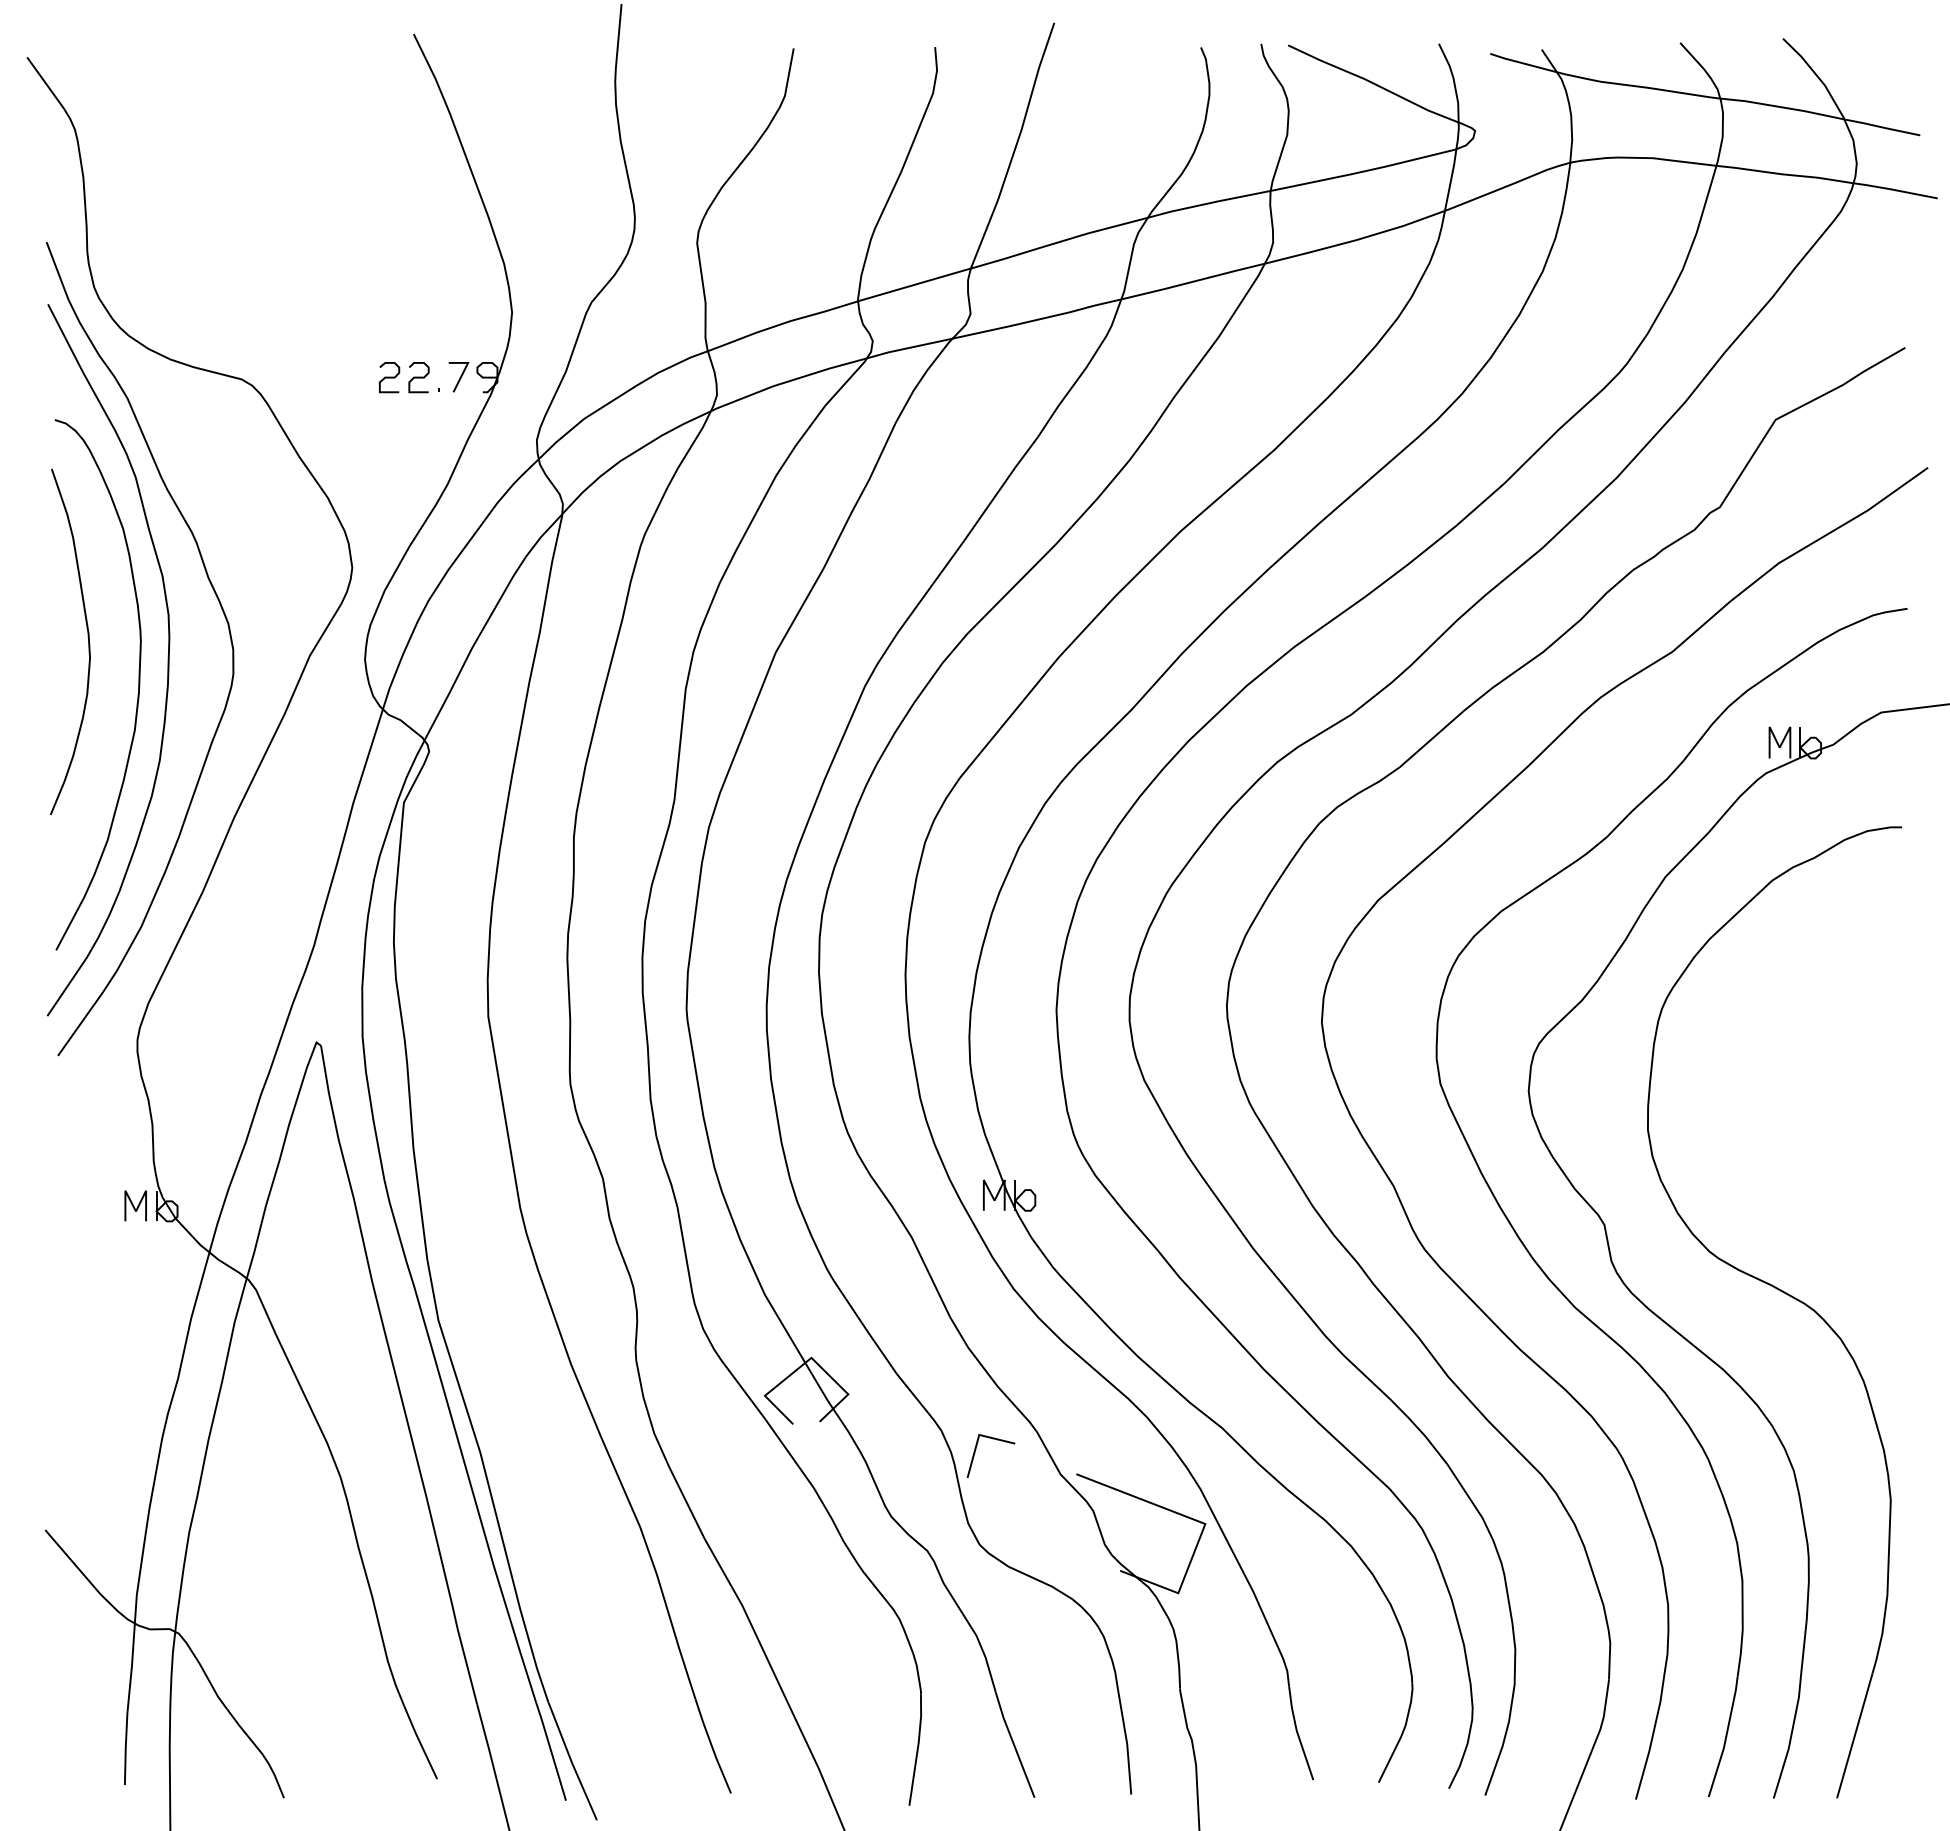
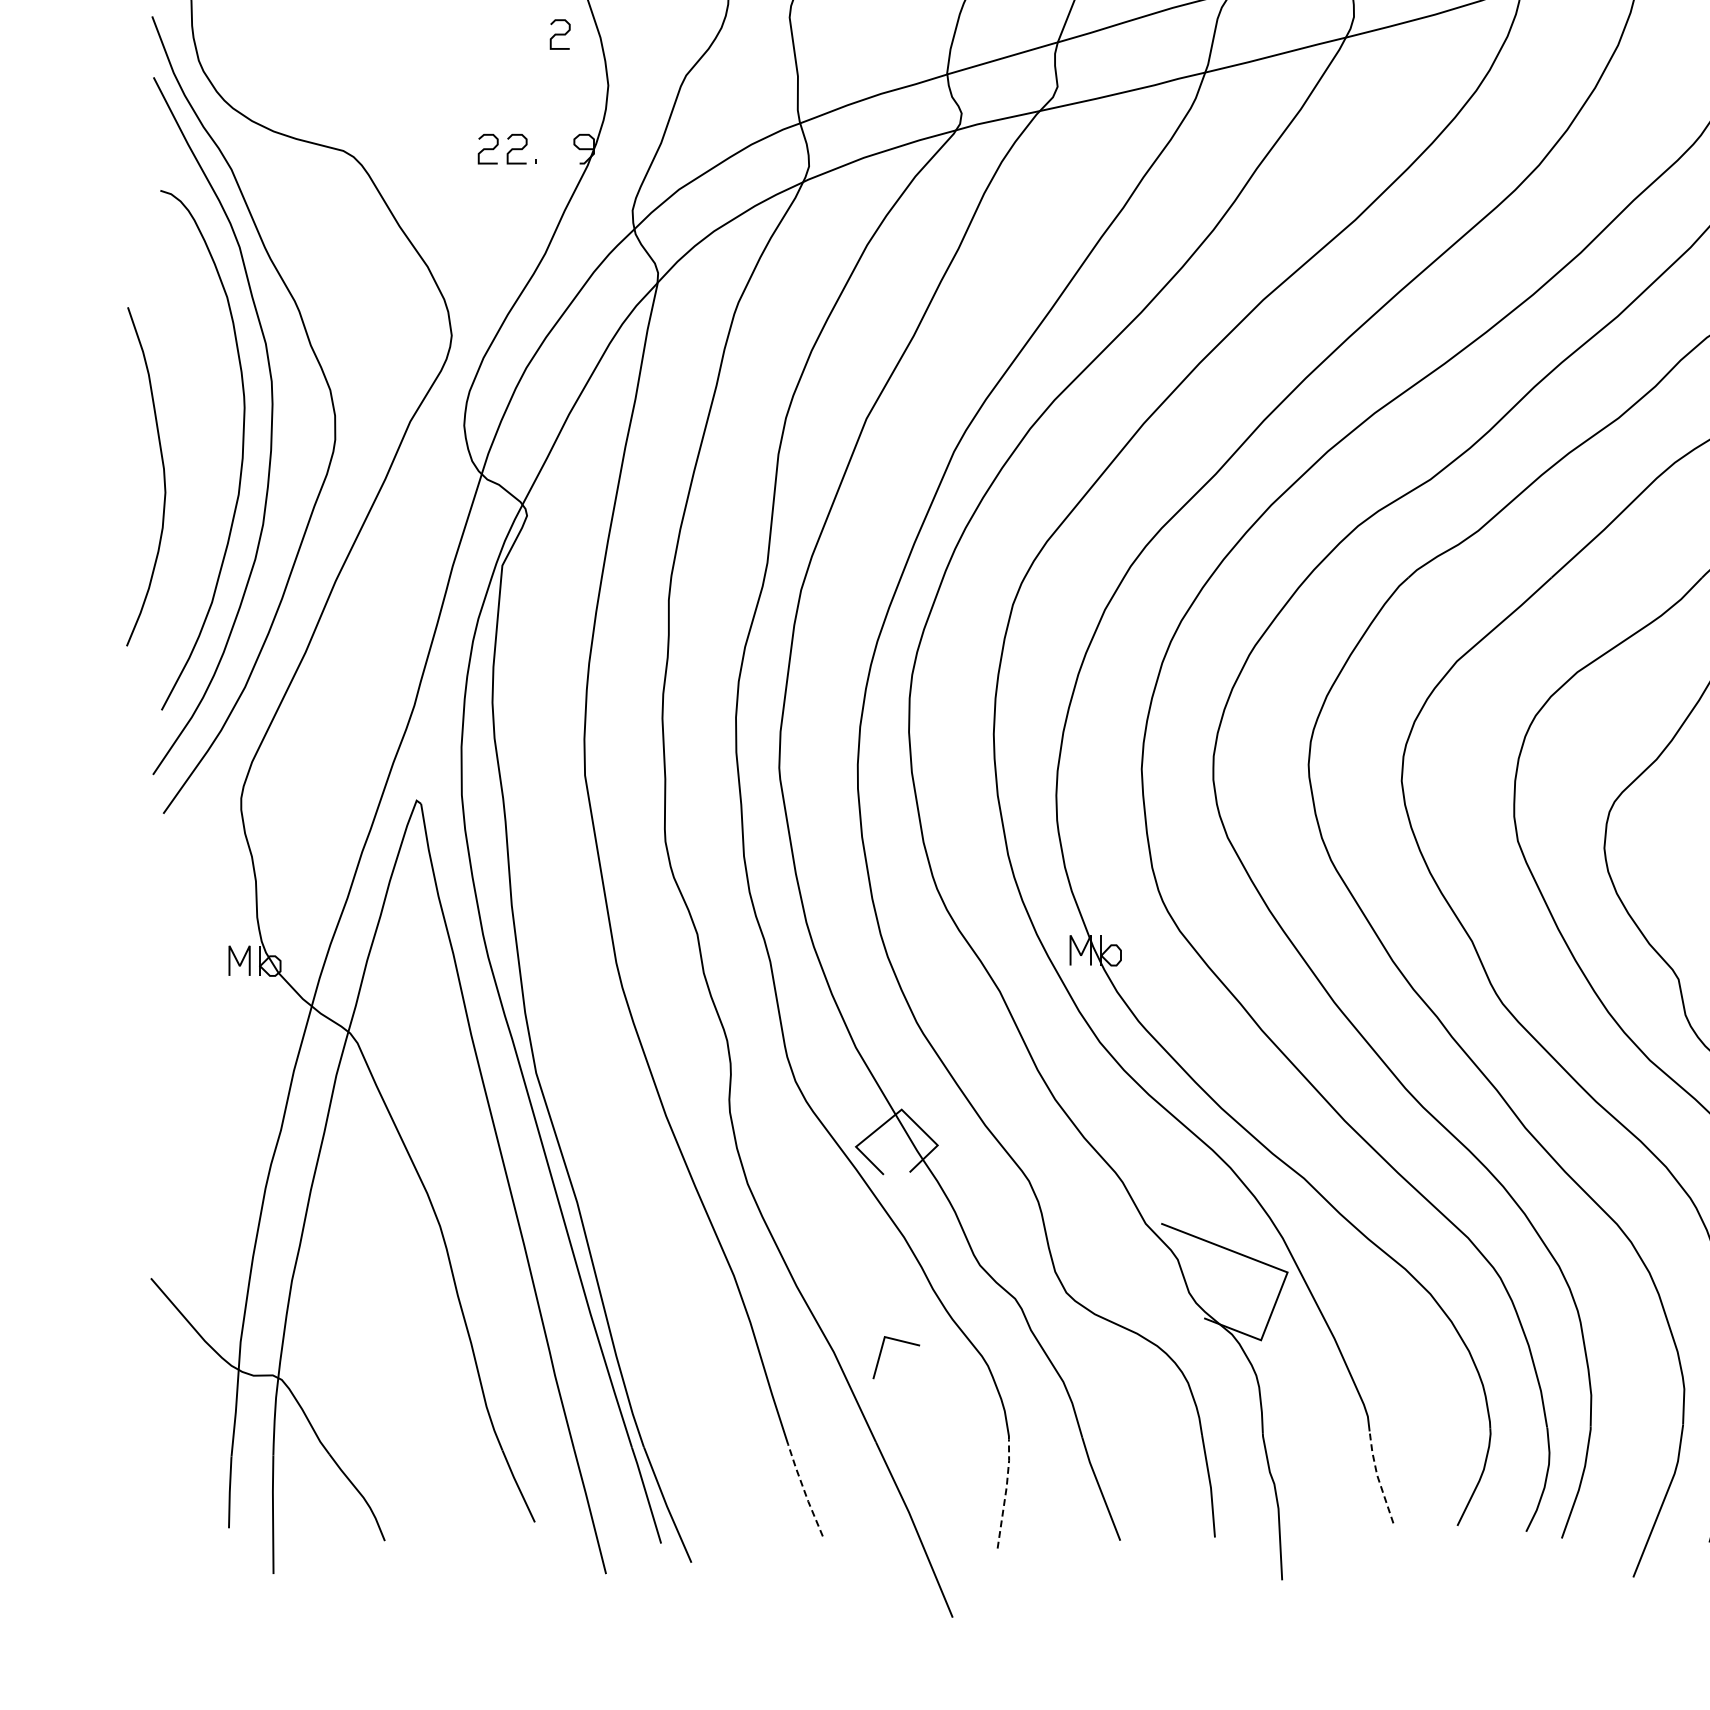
curve: (462, 260) -> (559, 34), added
line: (459, 377) -> (556, 149), removed
curve: (87, 637) -> (162, 472), moved
line: (975, 1453) -> (881, 1355), moved
line: (1297, 1732) -> (1377, 1476), solid -> dashed
line: (712, 1746) -> (804, 1490), solid -> dashed
line: (917, 1748) -> (1005, 1492), solid -> dashed

